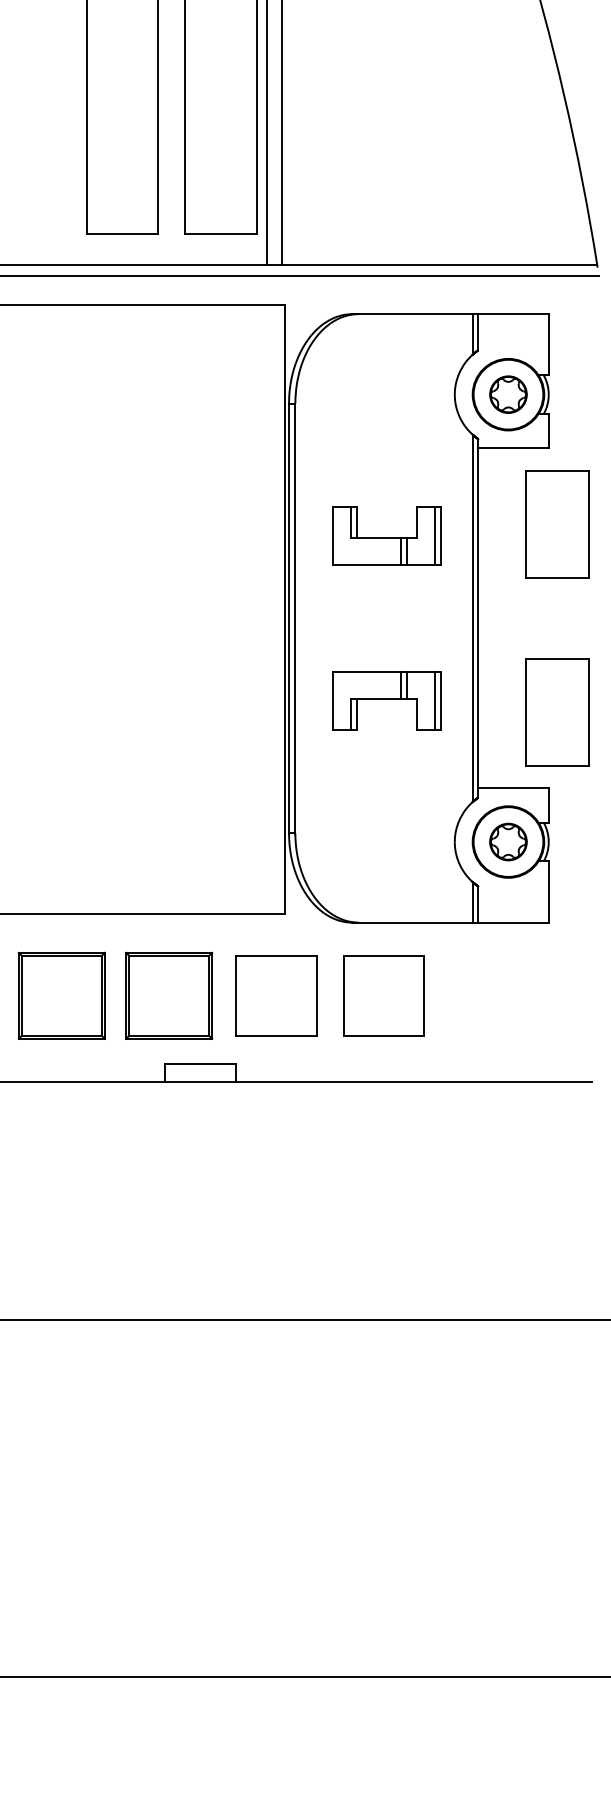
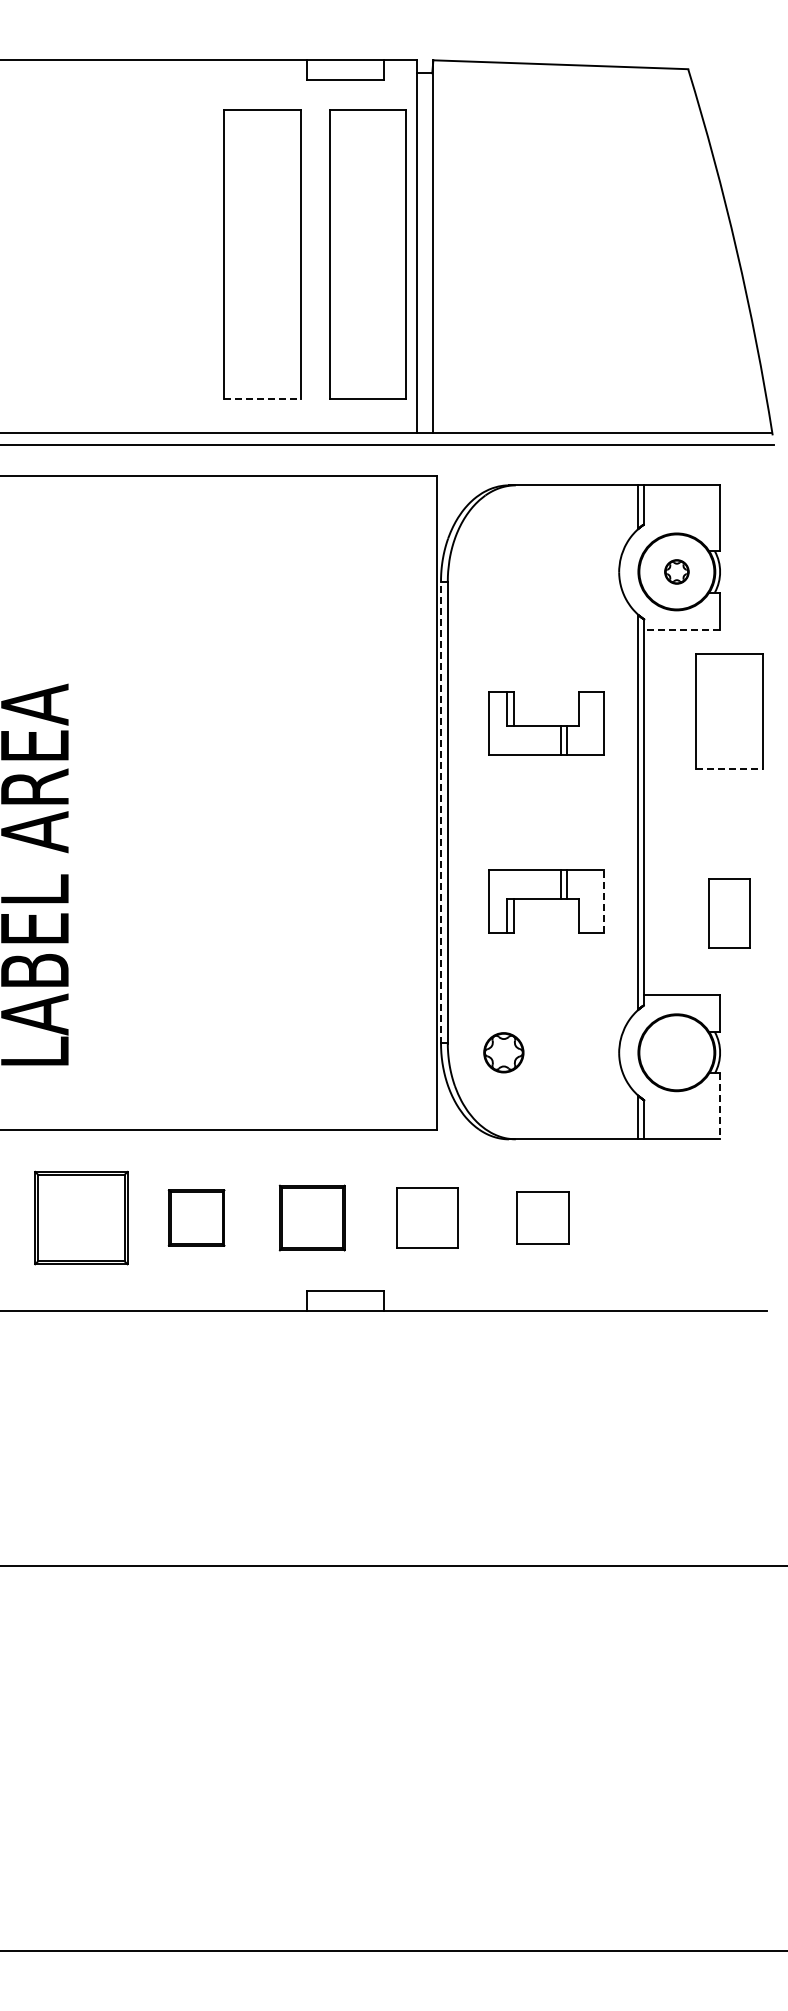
line: (122, 233) -> (262, 398), solid -> dashed
part: (508, 394) -> (676, 571), size x0.6
line: (512, 448) -> (681, 629), solid -> dashed
line: (434, 535) -> (597, 723), removed
line: (557, 578) -> (729, 769), solid -> dashed
line: (289, 618) -> (441, 812), solid -> dashed
line: (441, 700) -> (604, 900), solid -> dashed
line: (434, 701) -> (597, 901), removed
part: (557, 712) -> (729, 913), size x0.6
part: (508, 841) -> (503, 1052), moved
line: (549, 892) -> (720, 1106), solid -> dashed
part: (61, 995) -> (196, 1217), size x0.6
part: (169, 995) -> (312, 1217), size x0.7
part: (276, 995) -> (427, 1217), size x0.7
part: (383, 995) -> (542, 1217), size x0.6

